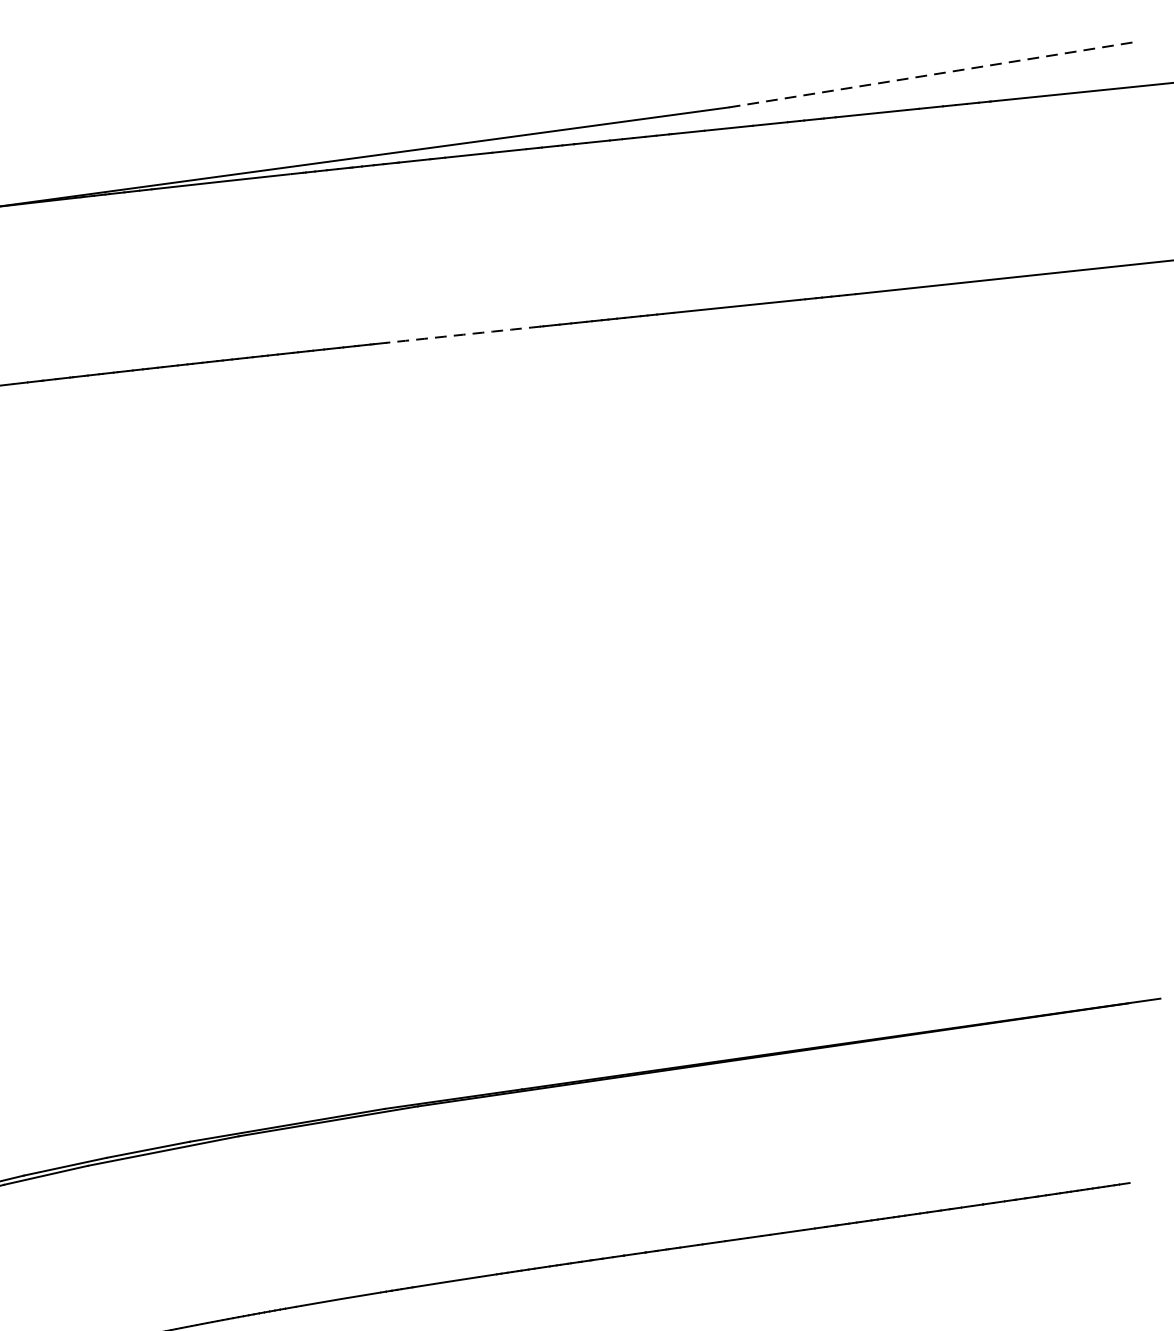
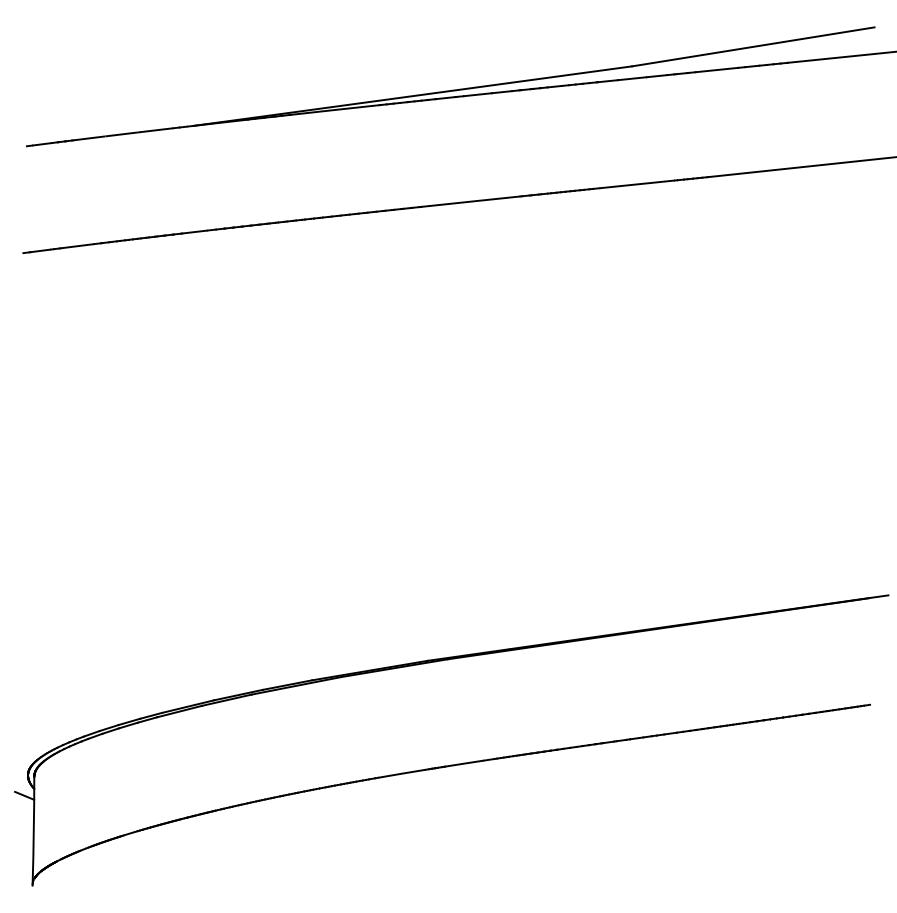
line: (933, 73) -> (753, 46), dashed -> solid
arc: (463, 335) -> (474, 201), dashed -> solid

